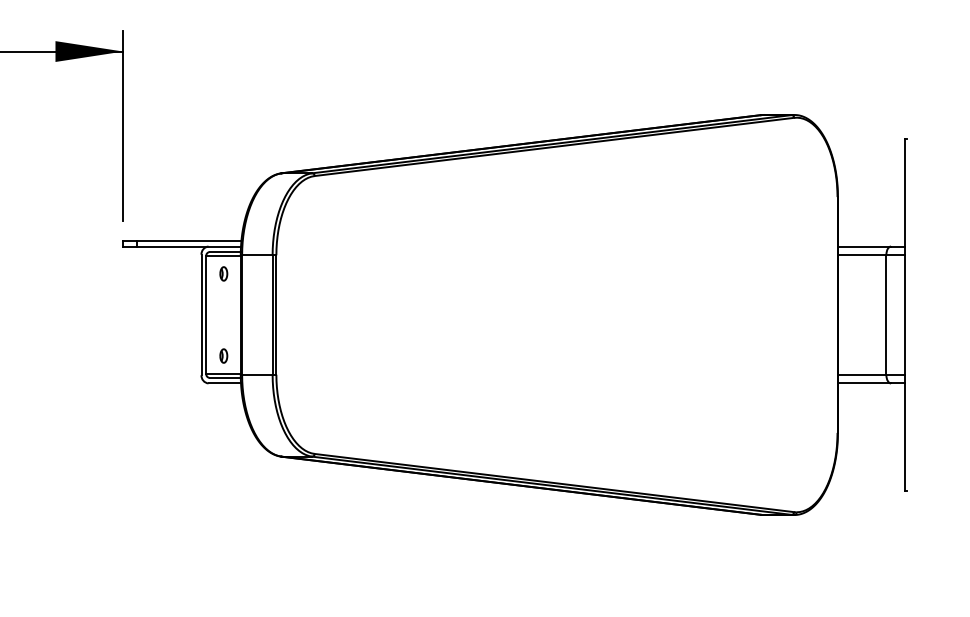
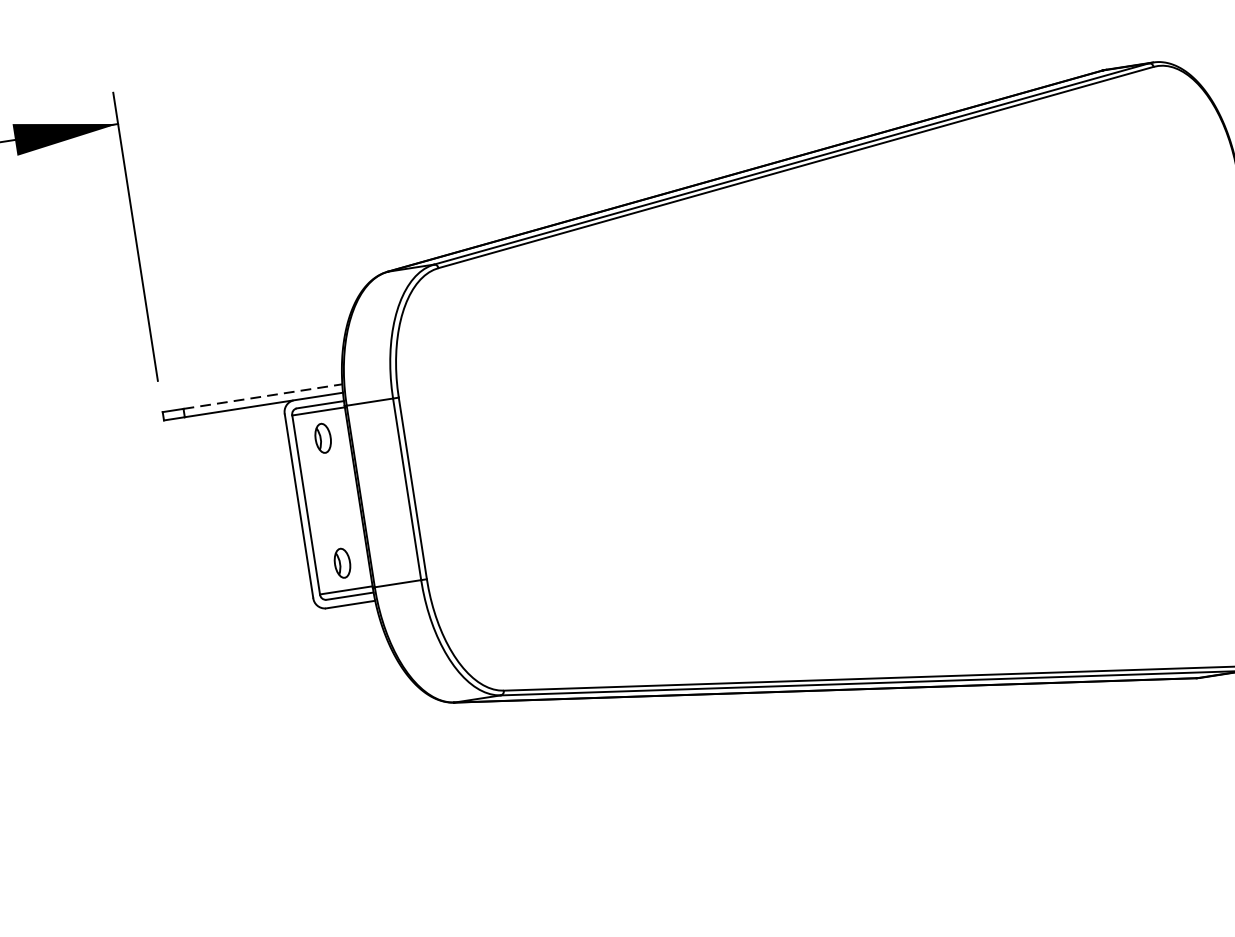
line: (189, 241) -> (263, 397), solid -> dashed
part: (223, 273) -> (322, 437), size x1.4
part: (223, 355) -> (341, 562), size x1.4

